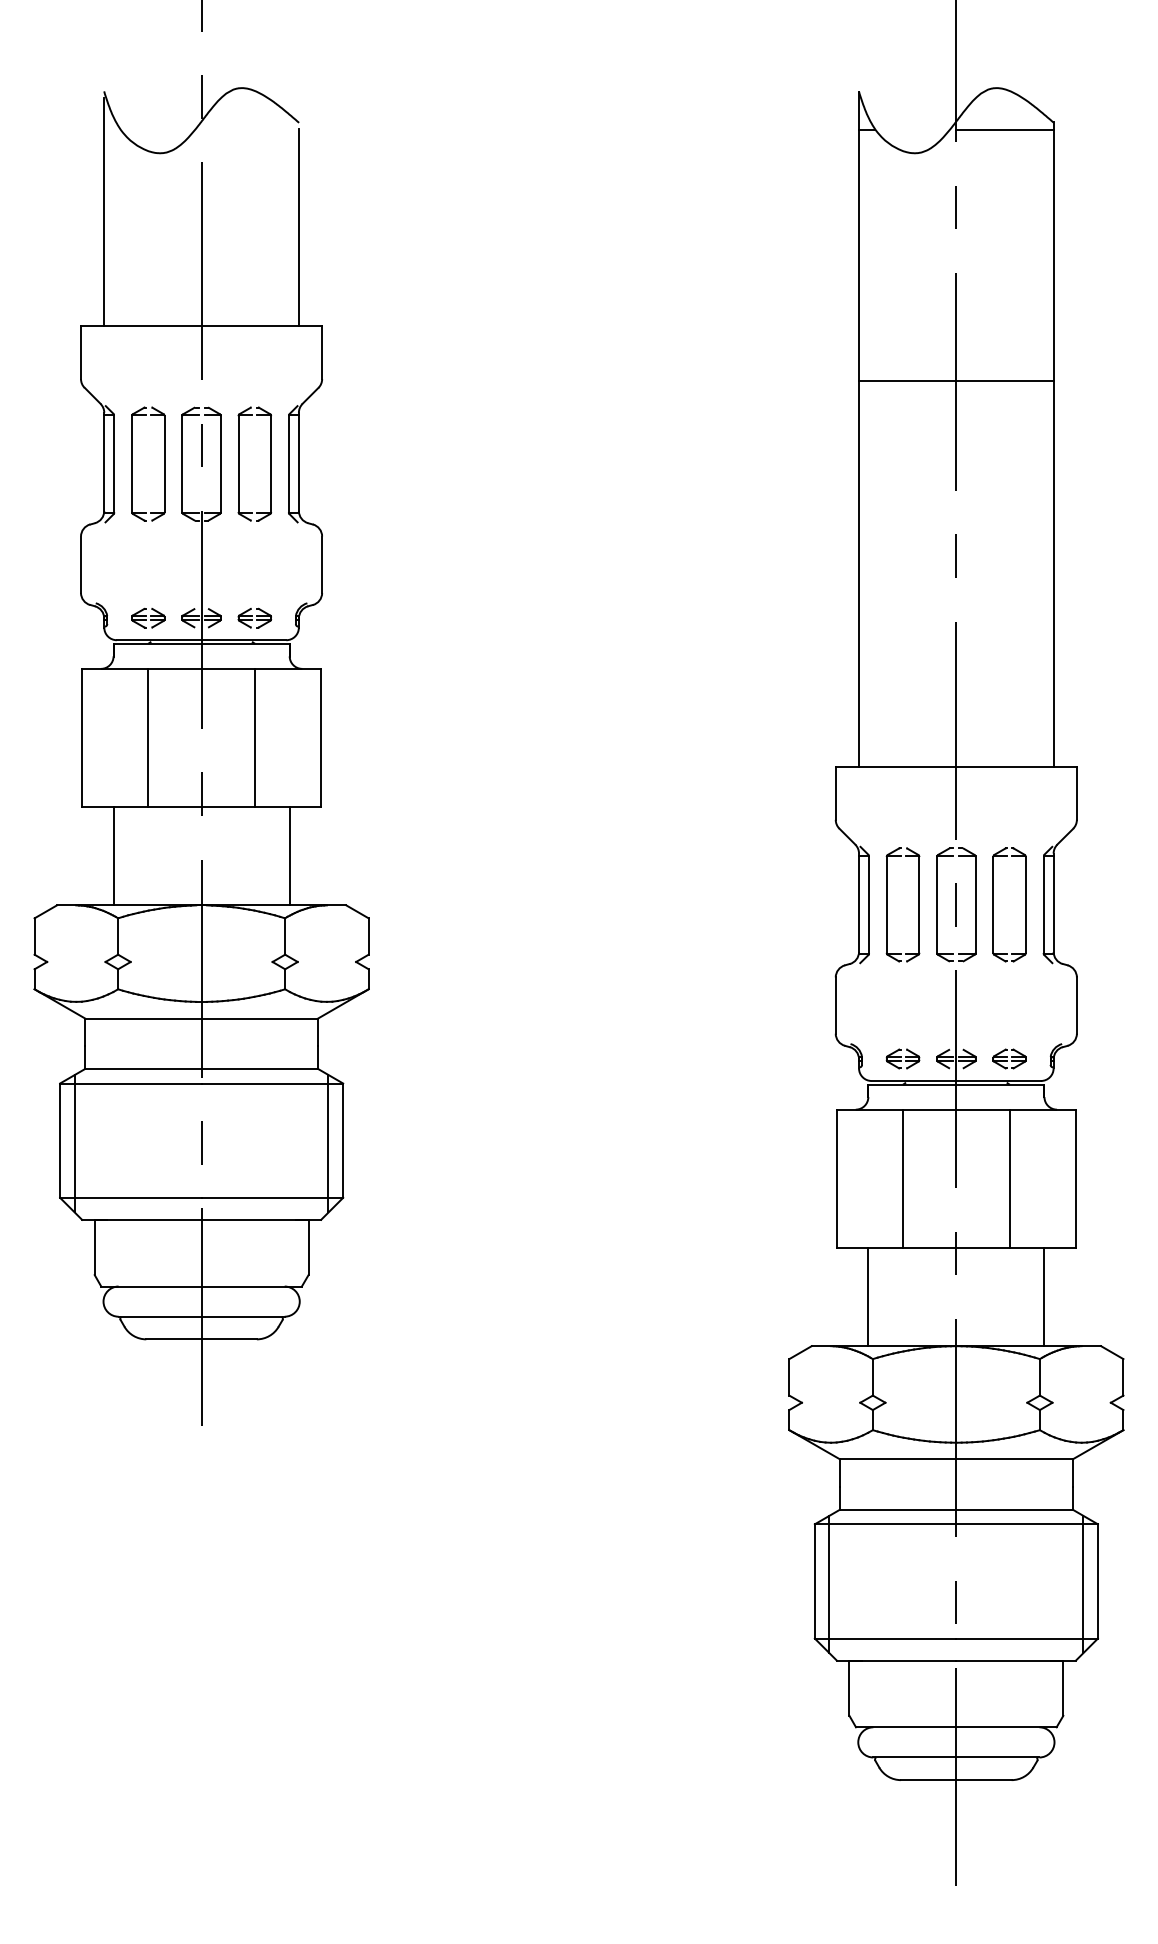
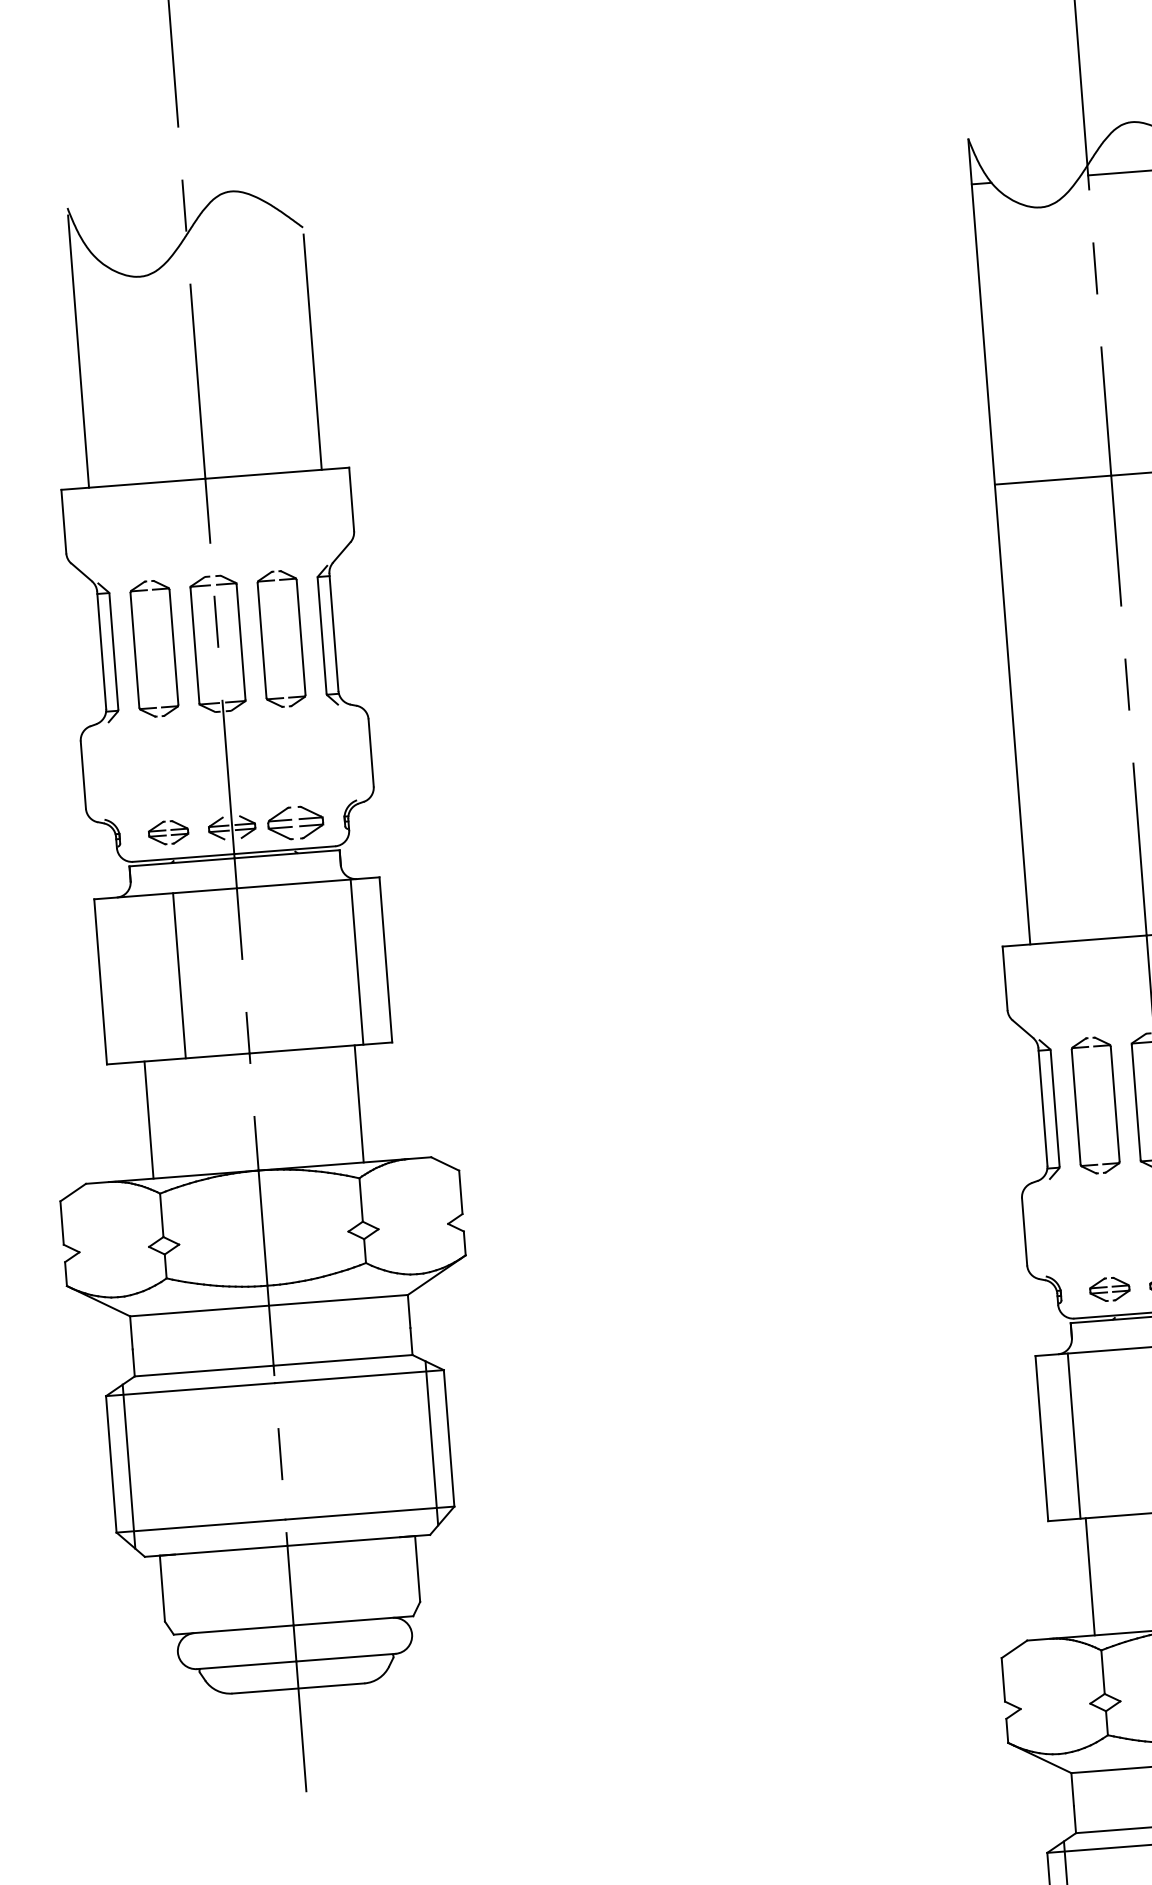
part: (254, 617) -> (295, 822), size x1.4
line: (254, 737) -> (356, 961), moved
line: (902, 1178) -> (1073, 1435), moved

